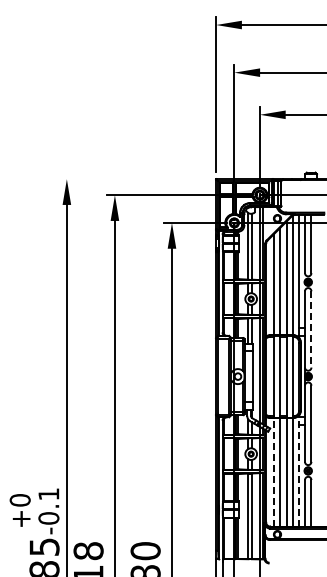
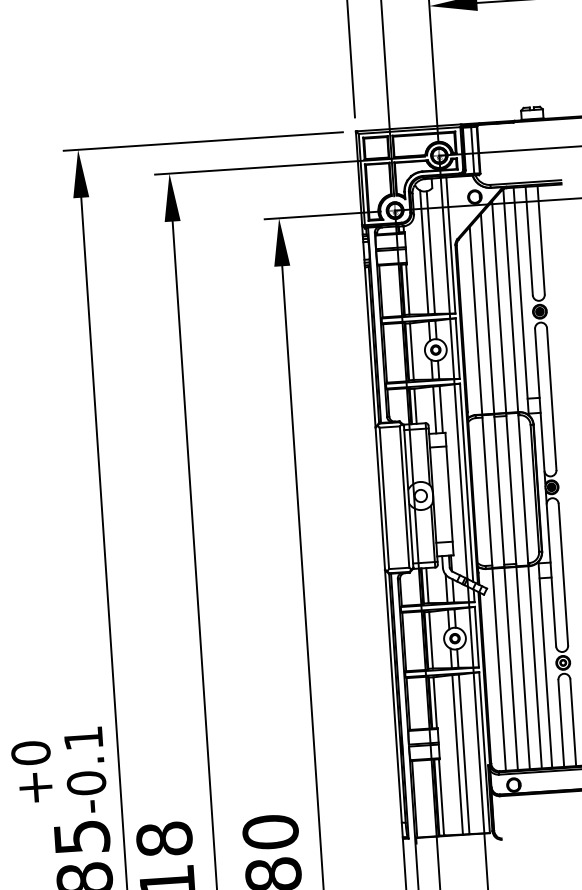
line: (134, 179) -> (203, 142), added
line: (311, 329) -> (551, 399), dashed -> solid
line: (298, 470) -> (545, 663), dashed -> solid
line: (273, 471) -> (498, 668), dashed -> solid

